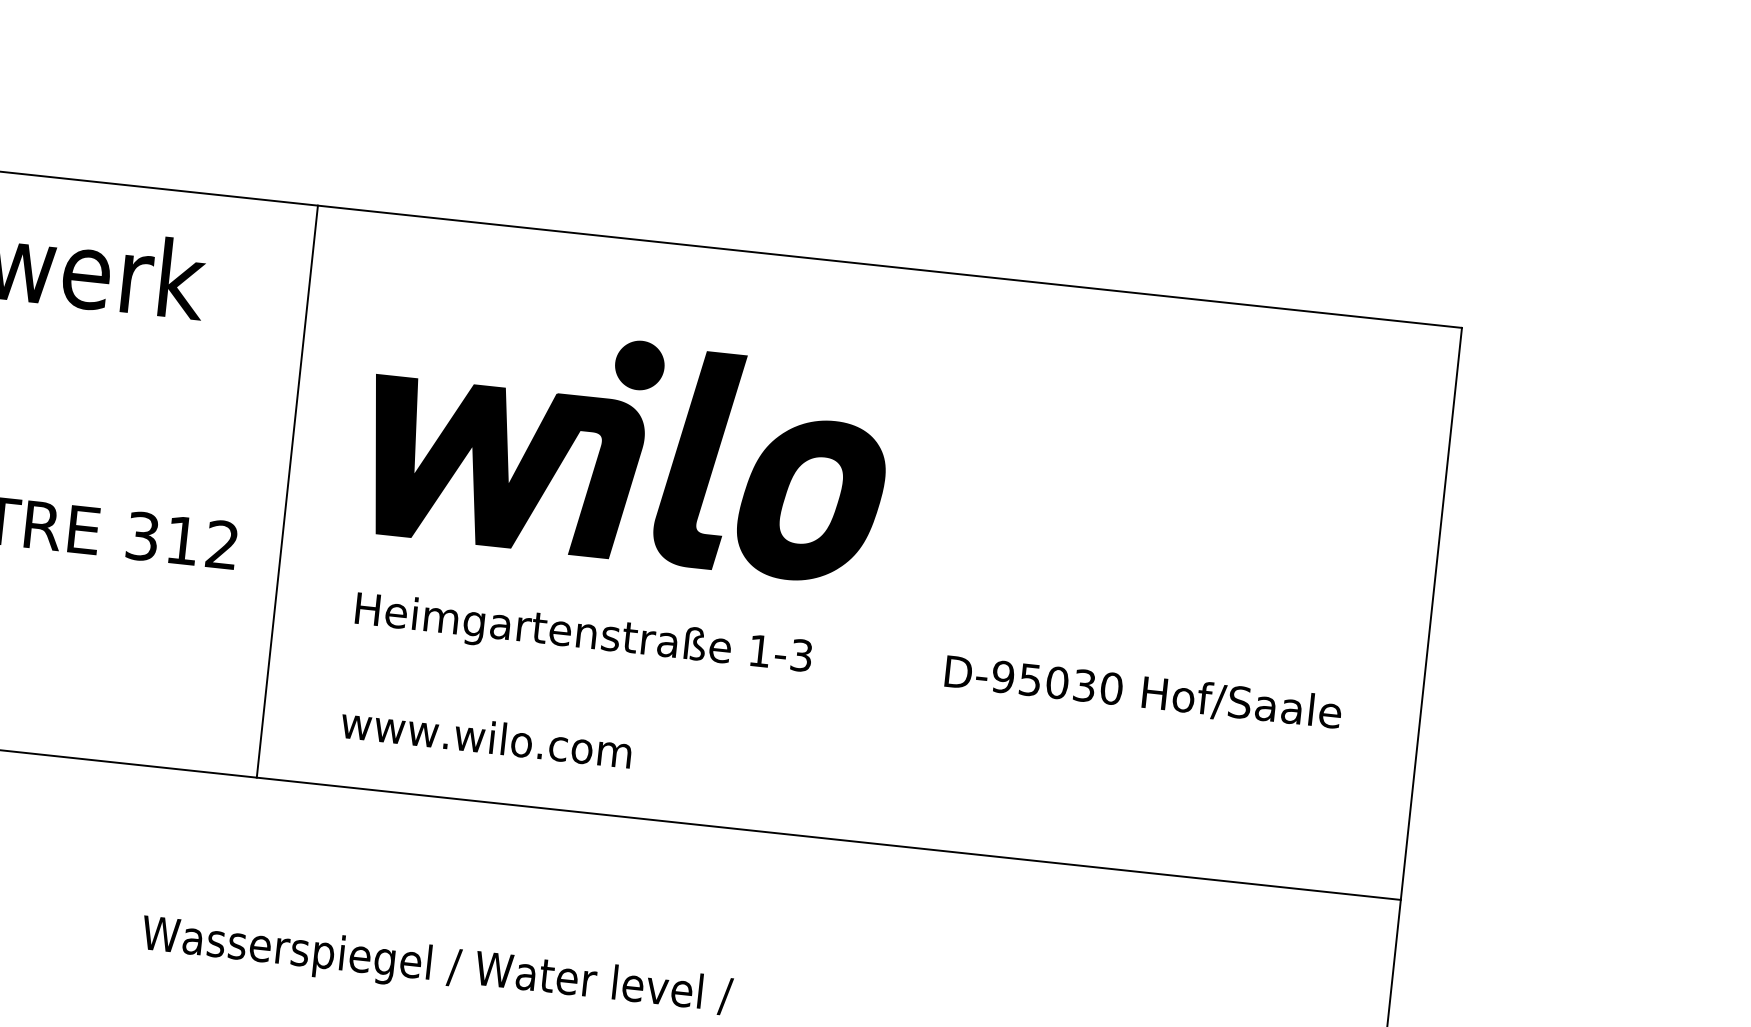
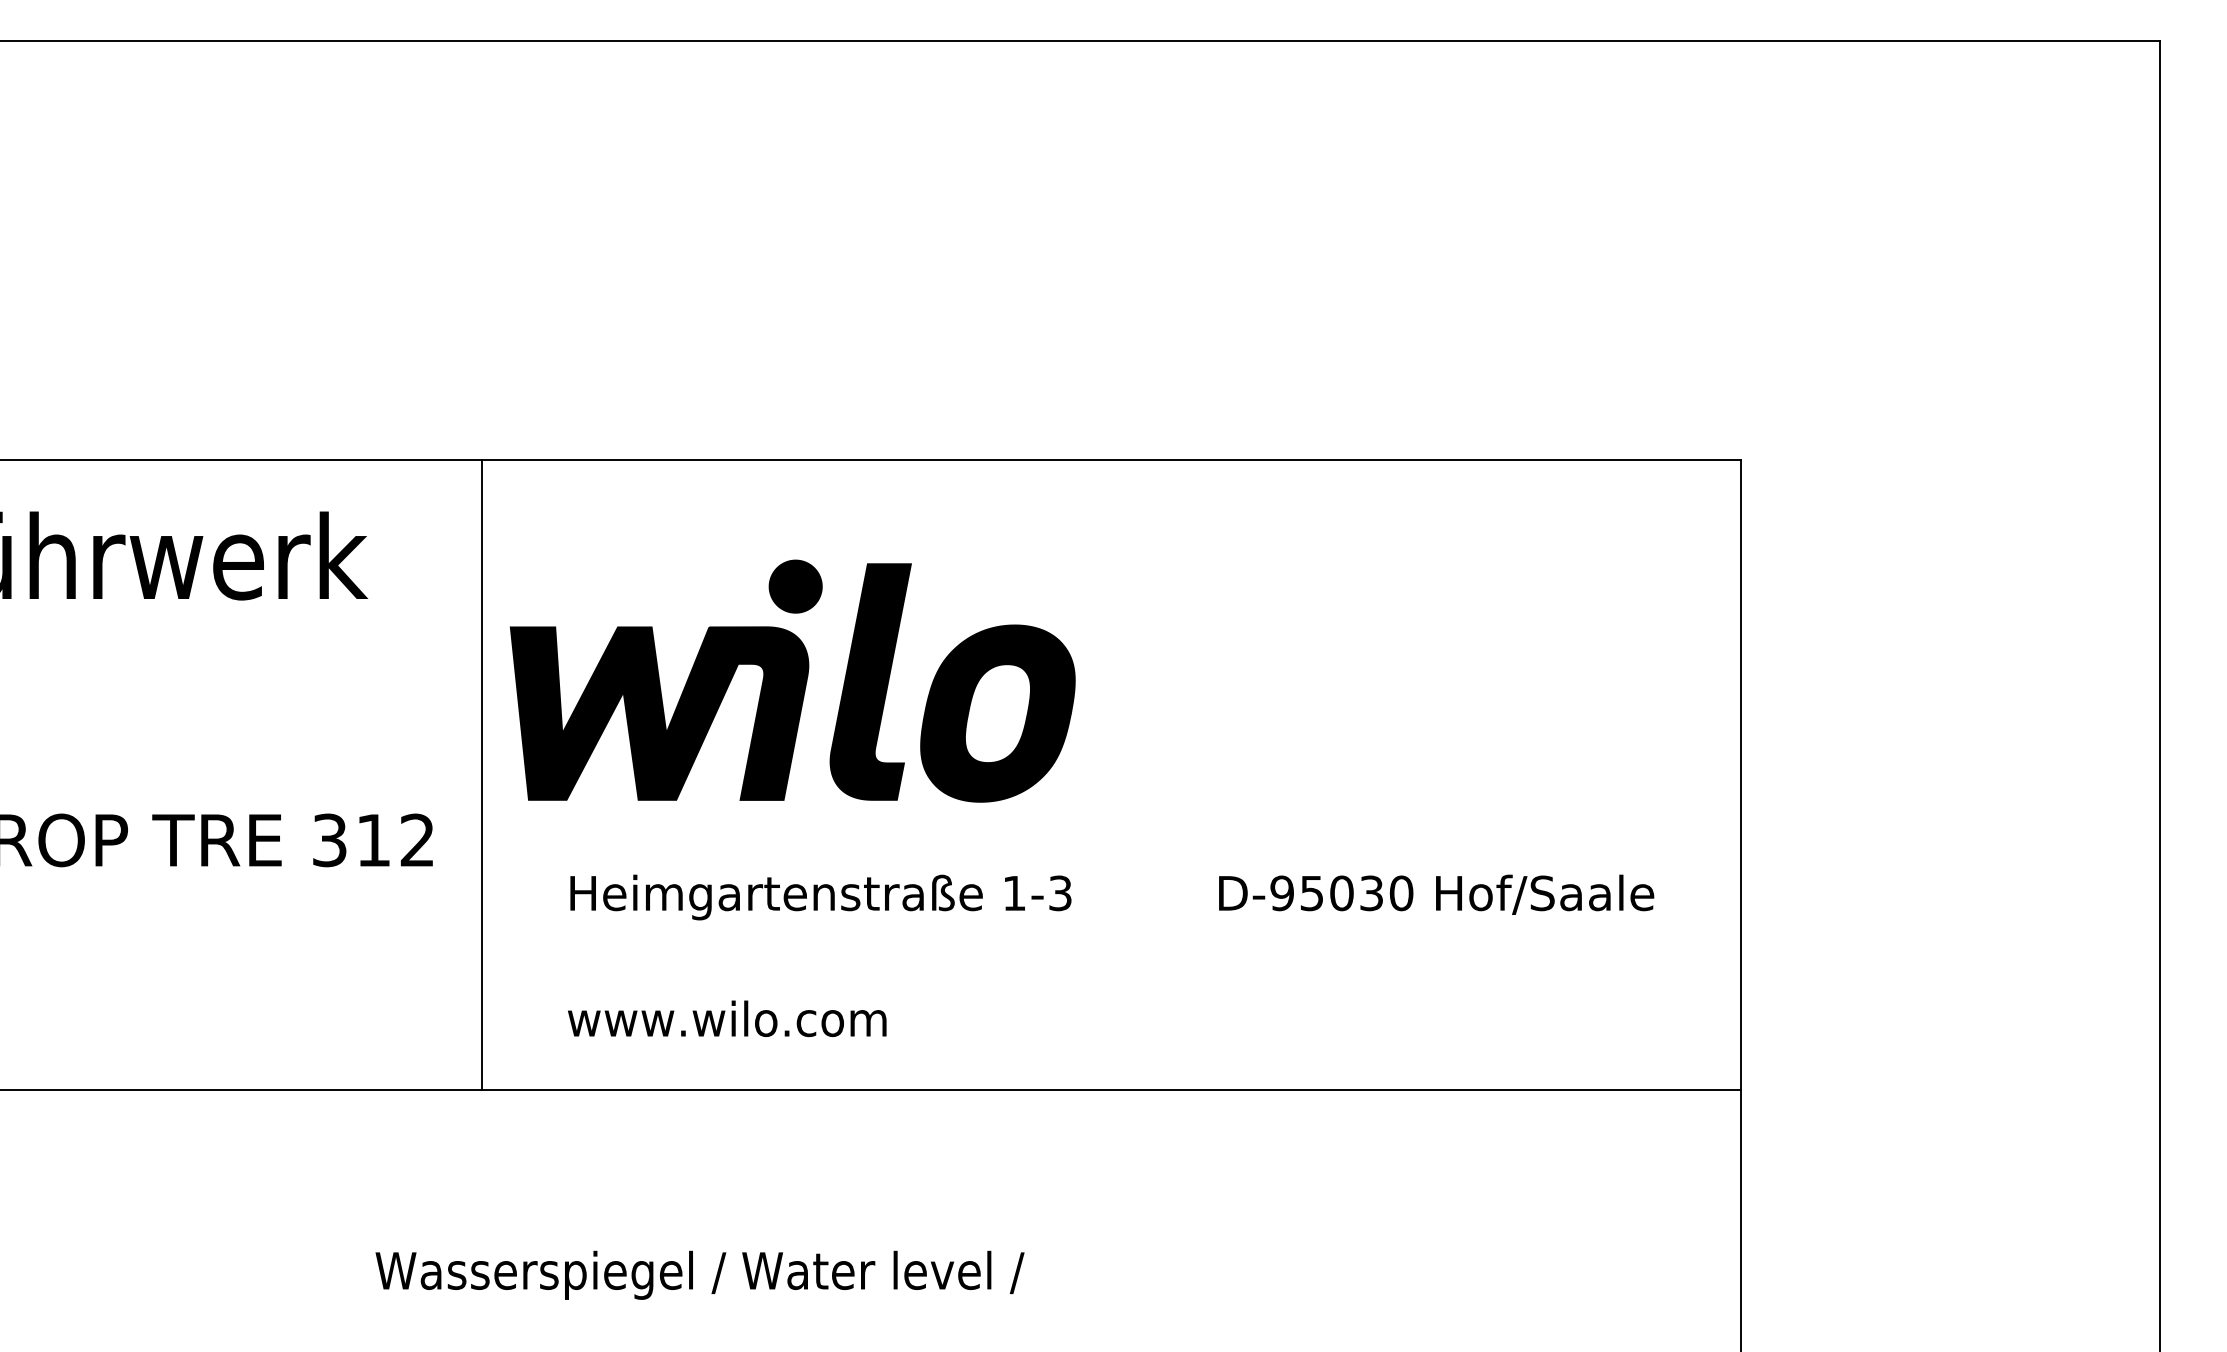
part: (627, 450) -> (792, 680), moved

